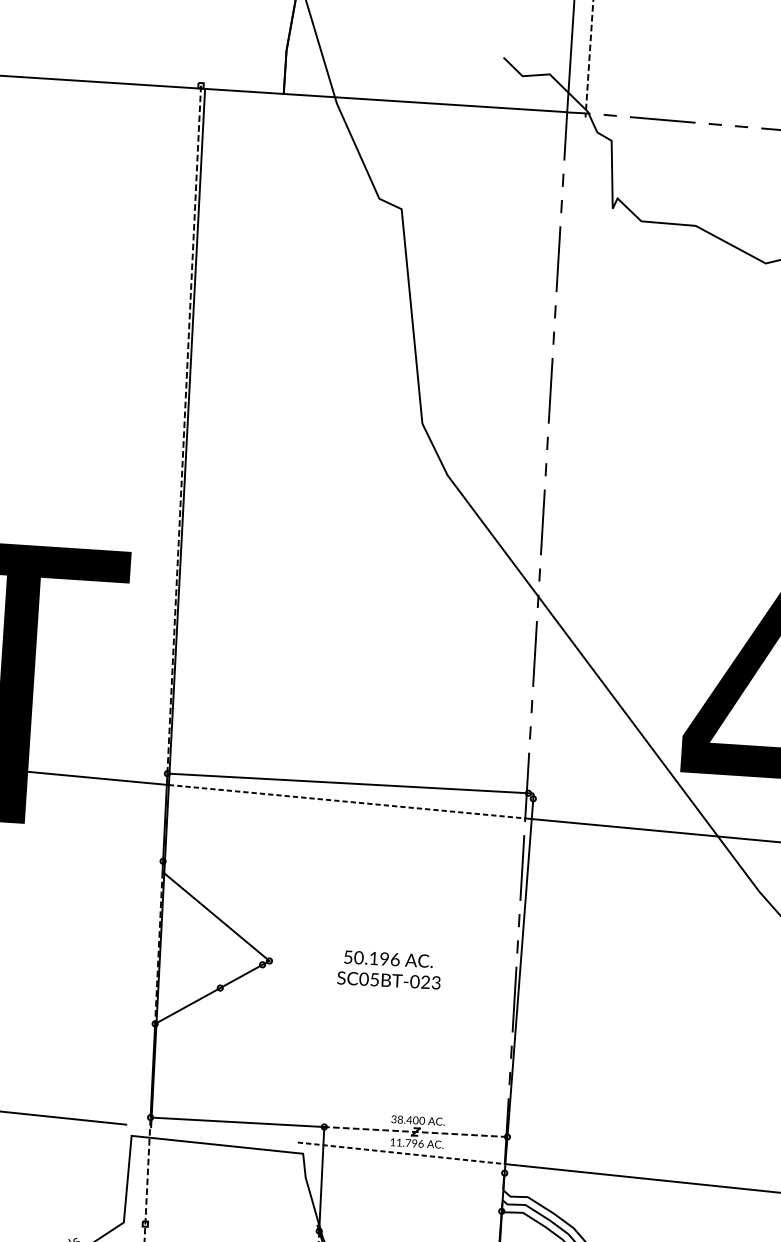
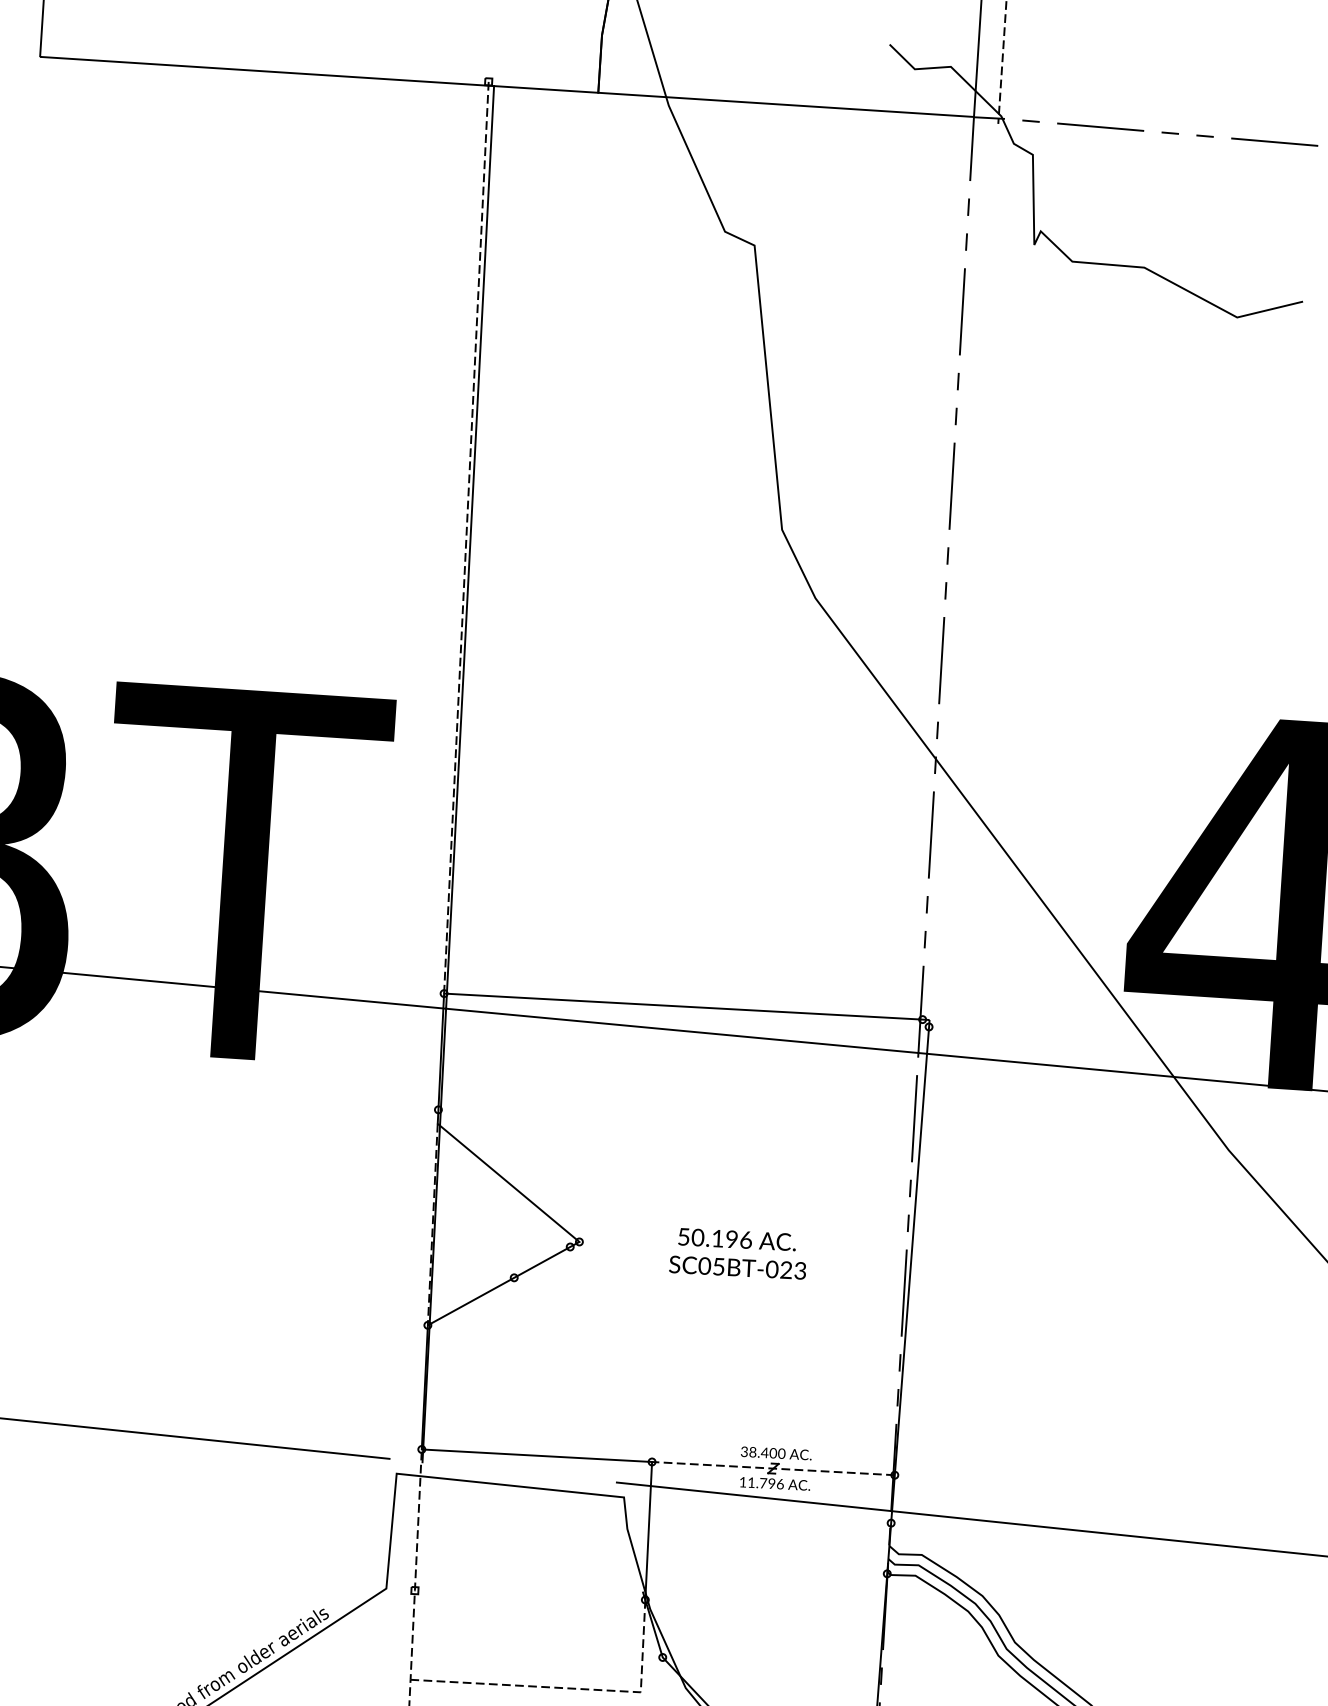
line: (347, 801) -> (682, 1030), dashed -> solid
line: (401, 1153) -> (754, 1496), dashed -> solid

